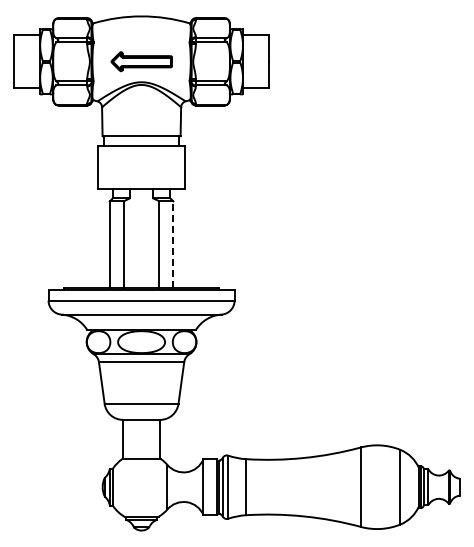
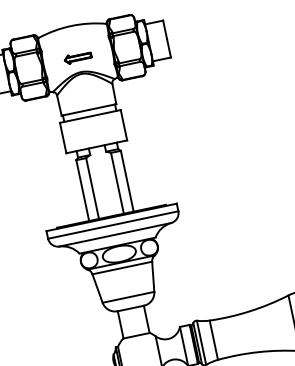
part: (141, 61) -> (77, 57), size x0.62
line: (173, 244) -> (127, 181), dashed -> solid

